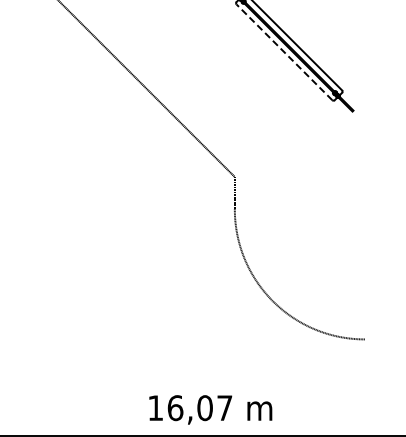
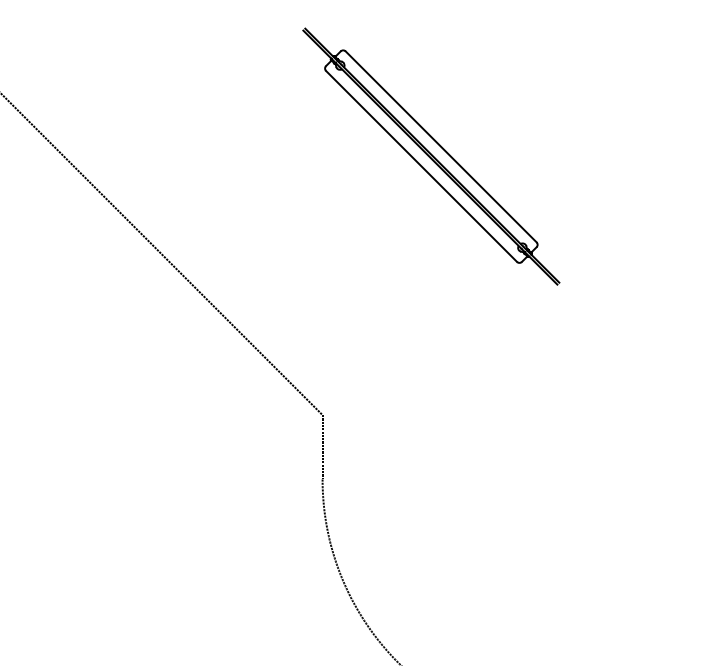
line: (284, 52) -> (421, 166), dashed -> solid

